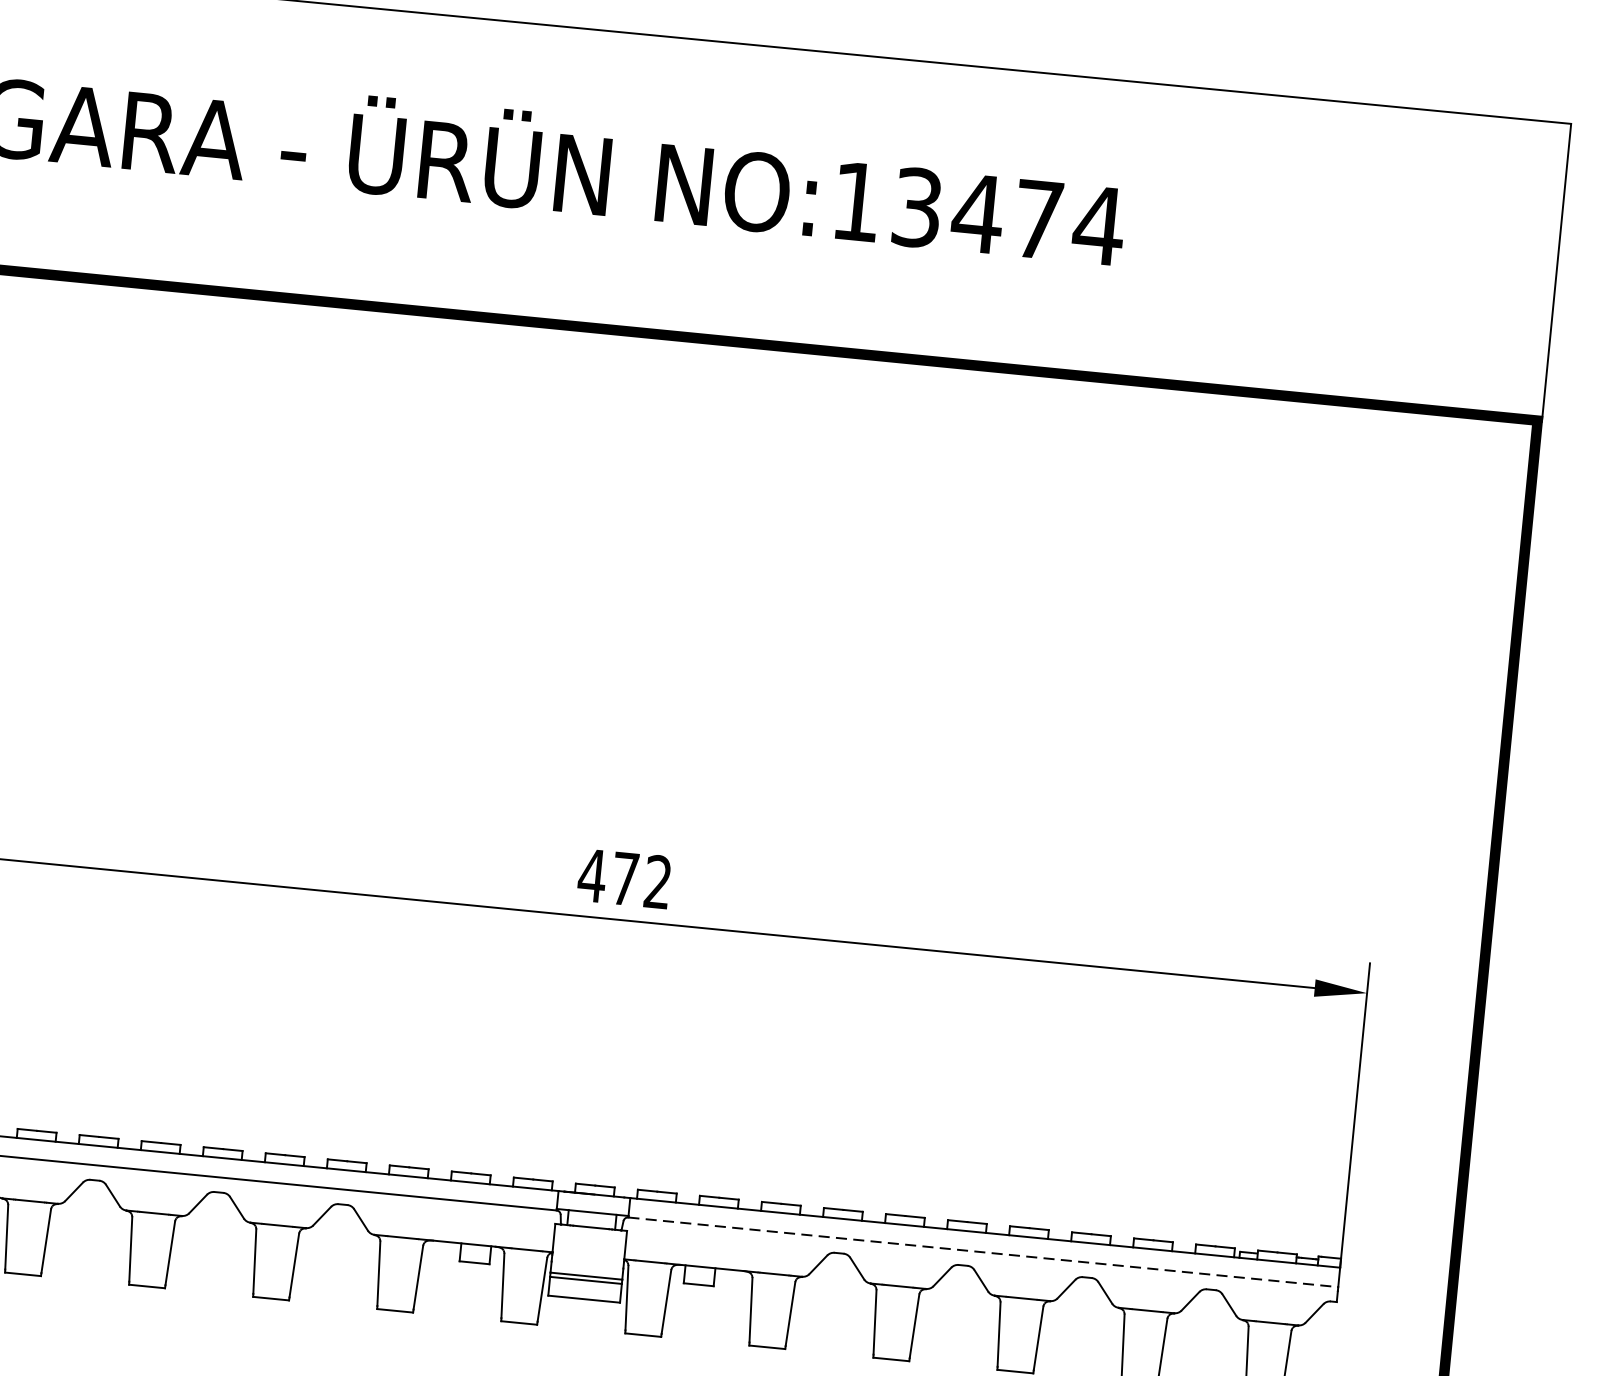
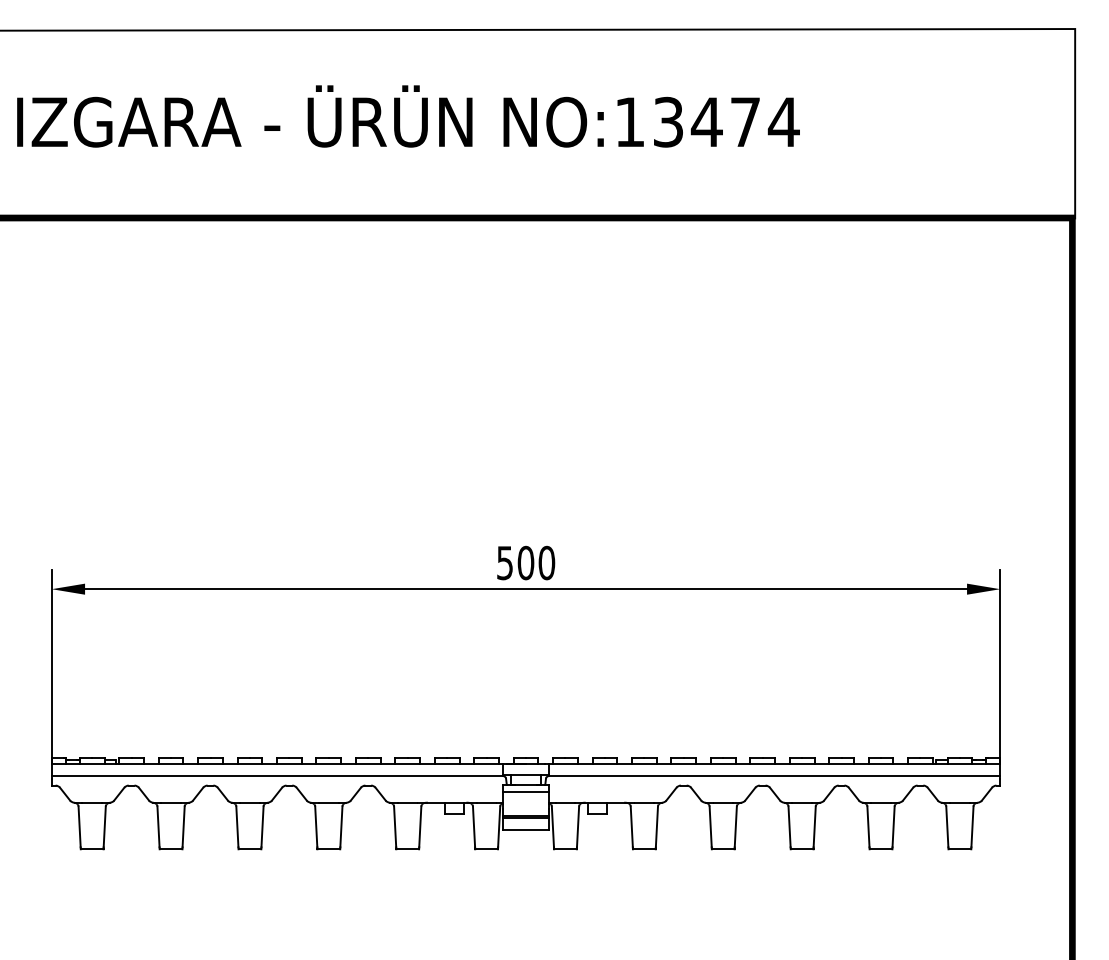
text: (624, 878) -> (525, 562), 472 -> 500
line: (589, 1239) -> (525, 792), added
line: (983, 1252) -> (774, 776), dashed -> solid

